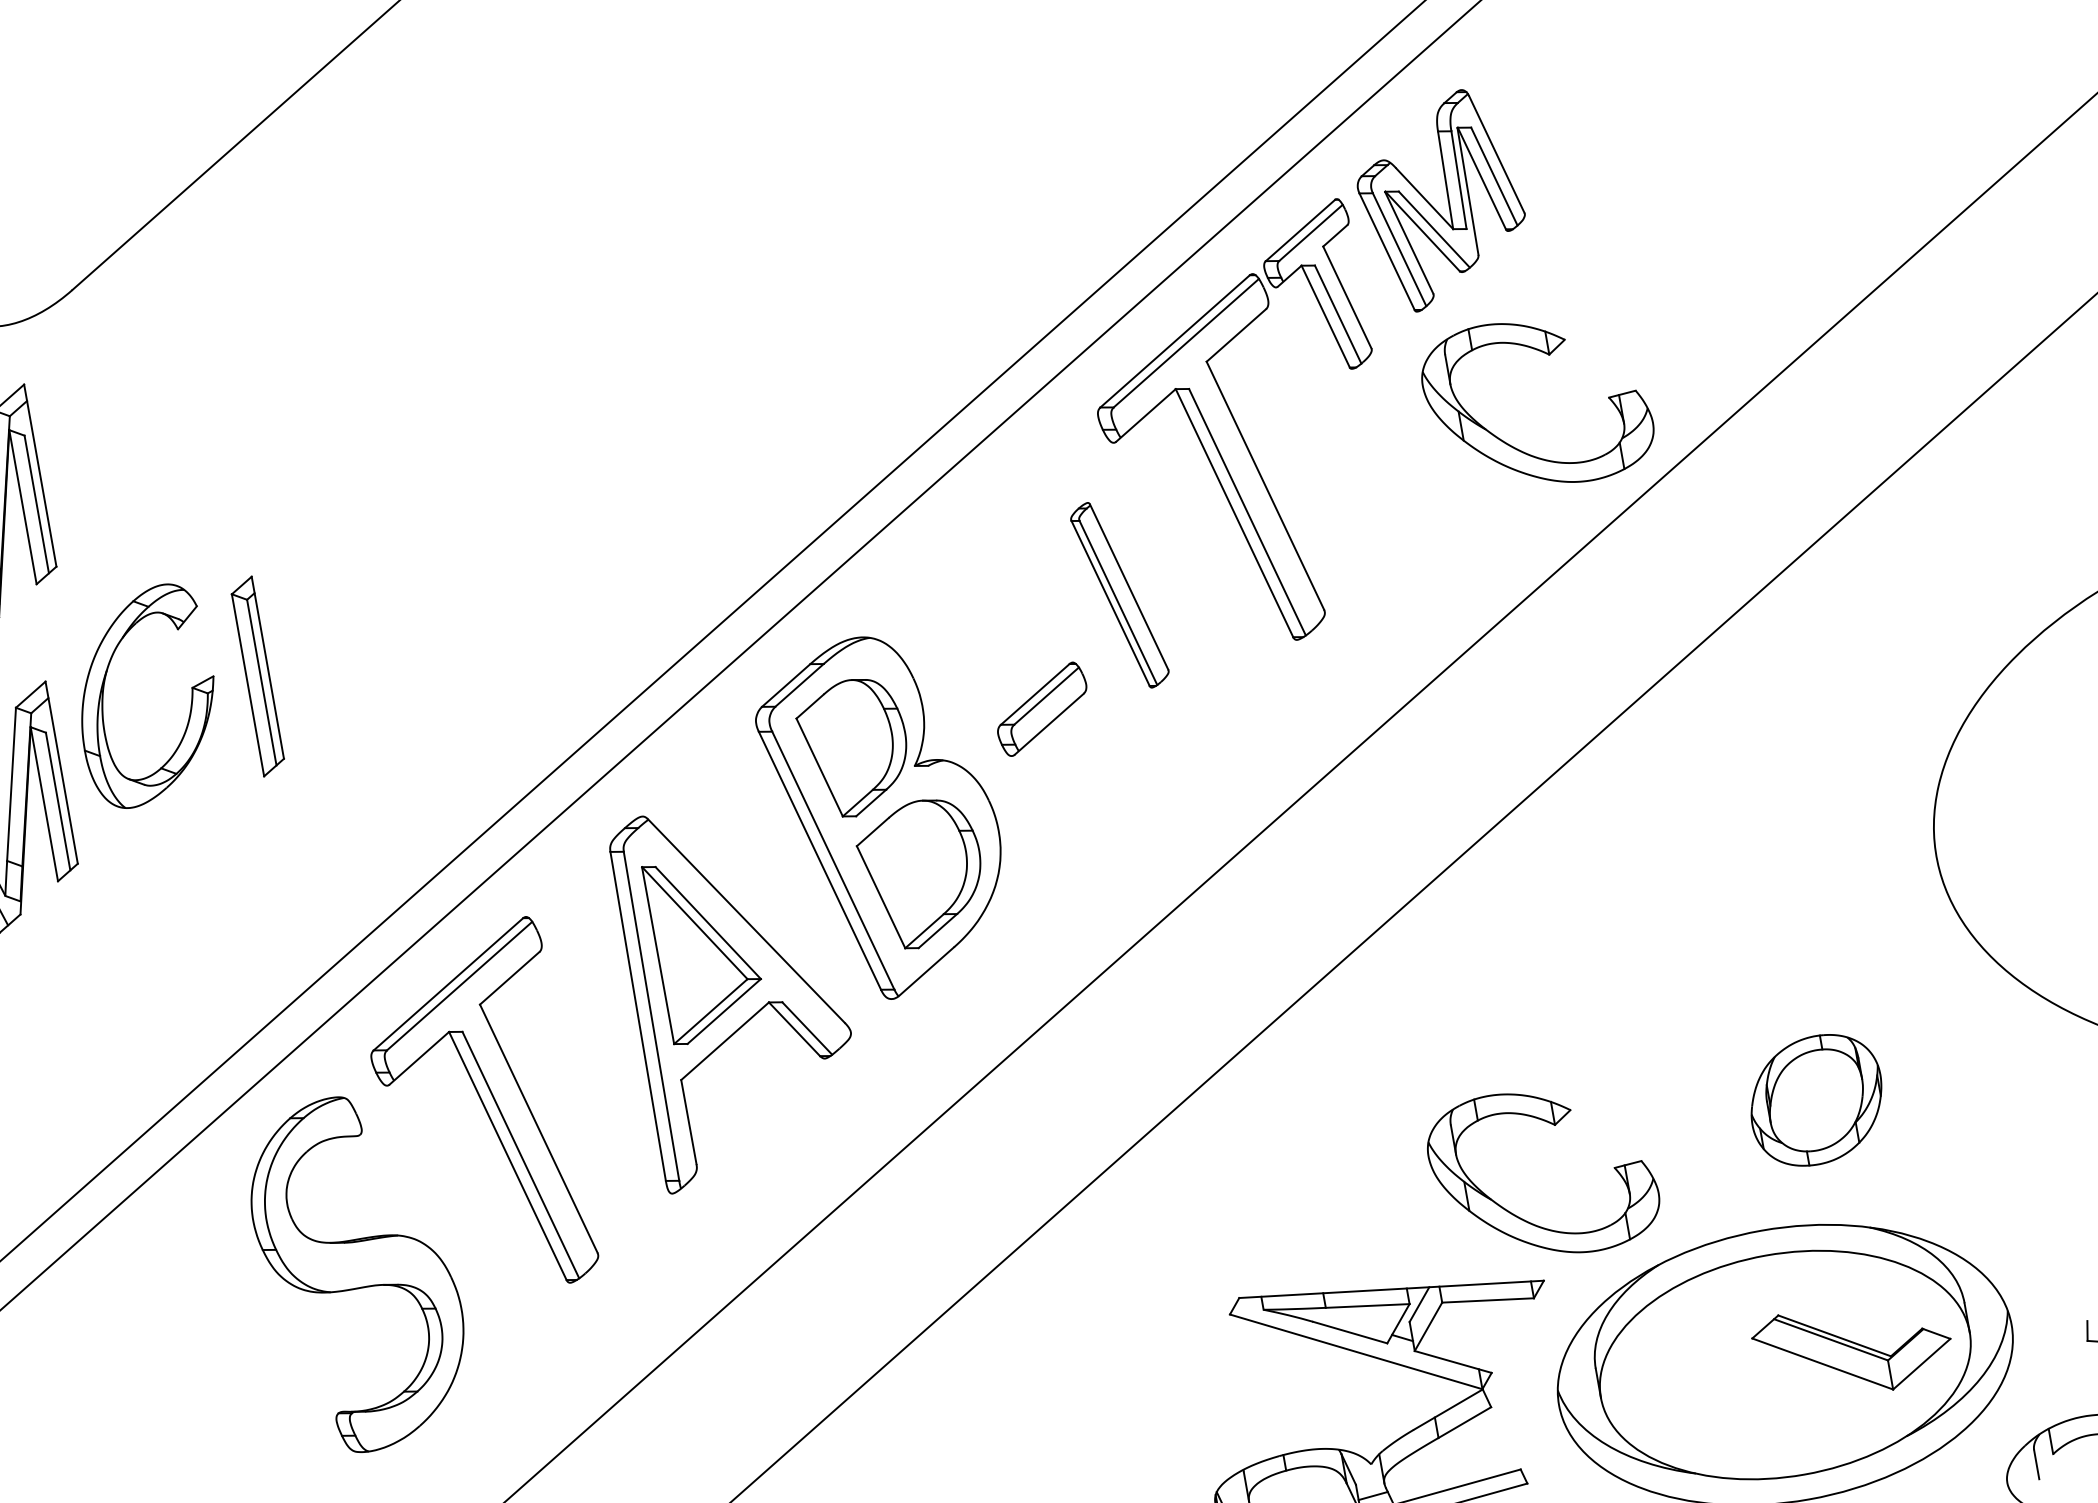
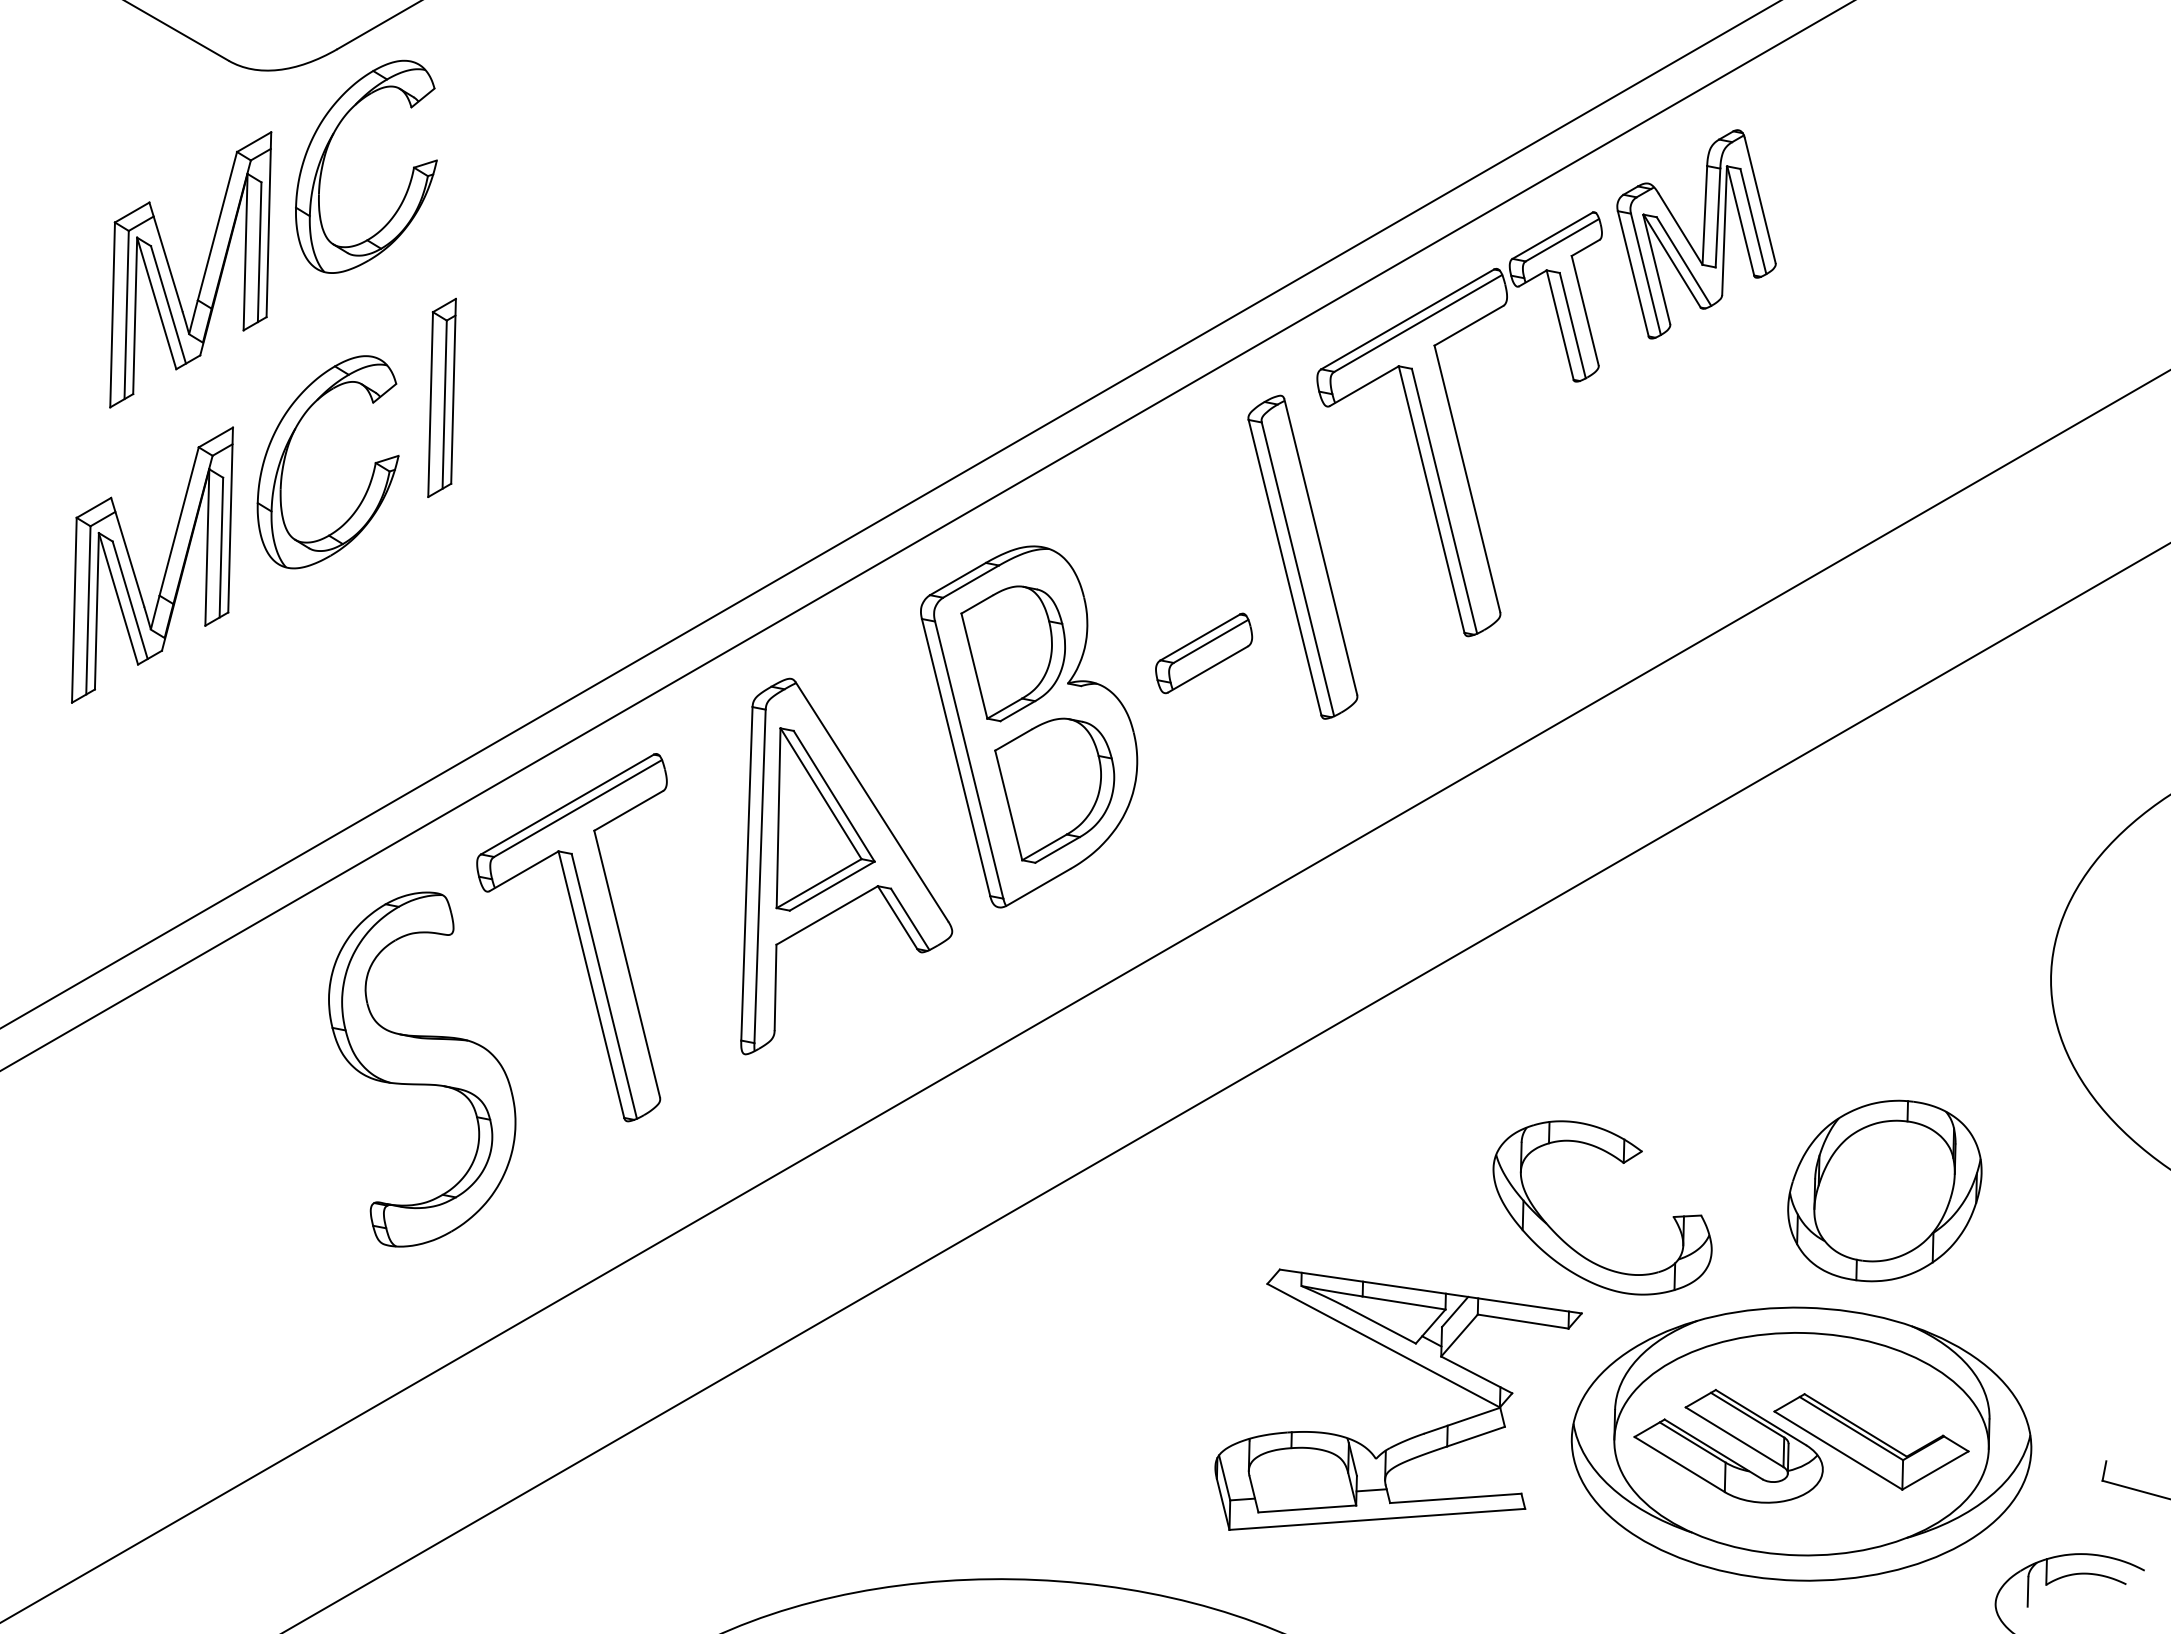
part: (1548, 355) -> (1770, 407), removed
part: (82, 395) -> (326, 154), added
part: (1119, 594) -> (1302, 556), size x1.67
part: (257, 676) -> (441, 397), moved
part: (1816, 1099) -> (1884, 1190), size x1.43
part: (1709, 1389) -> (1722, 1453), added

